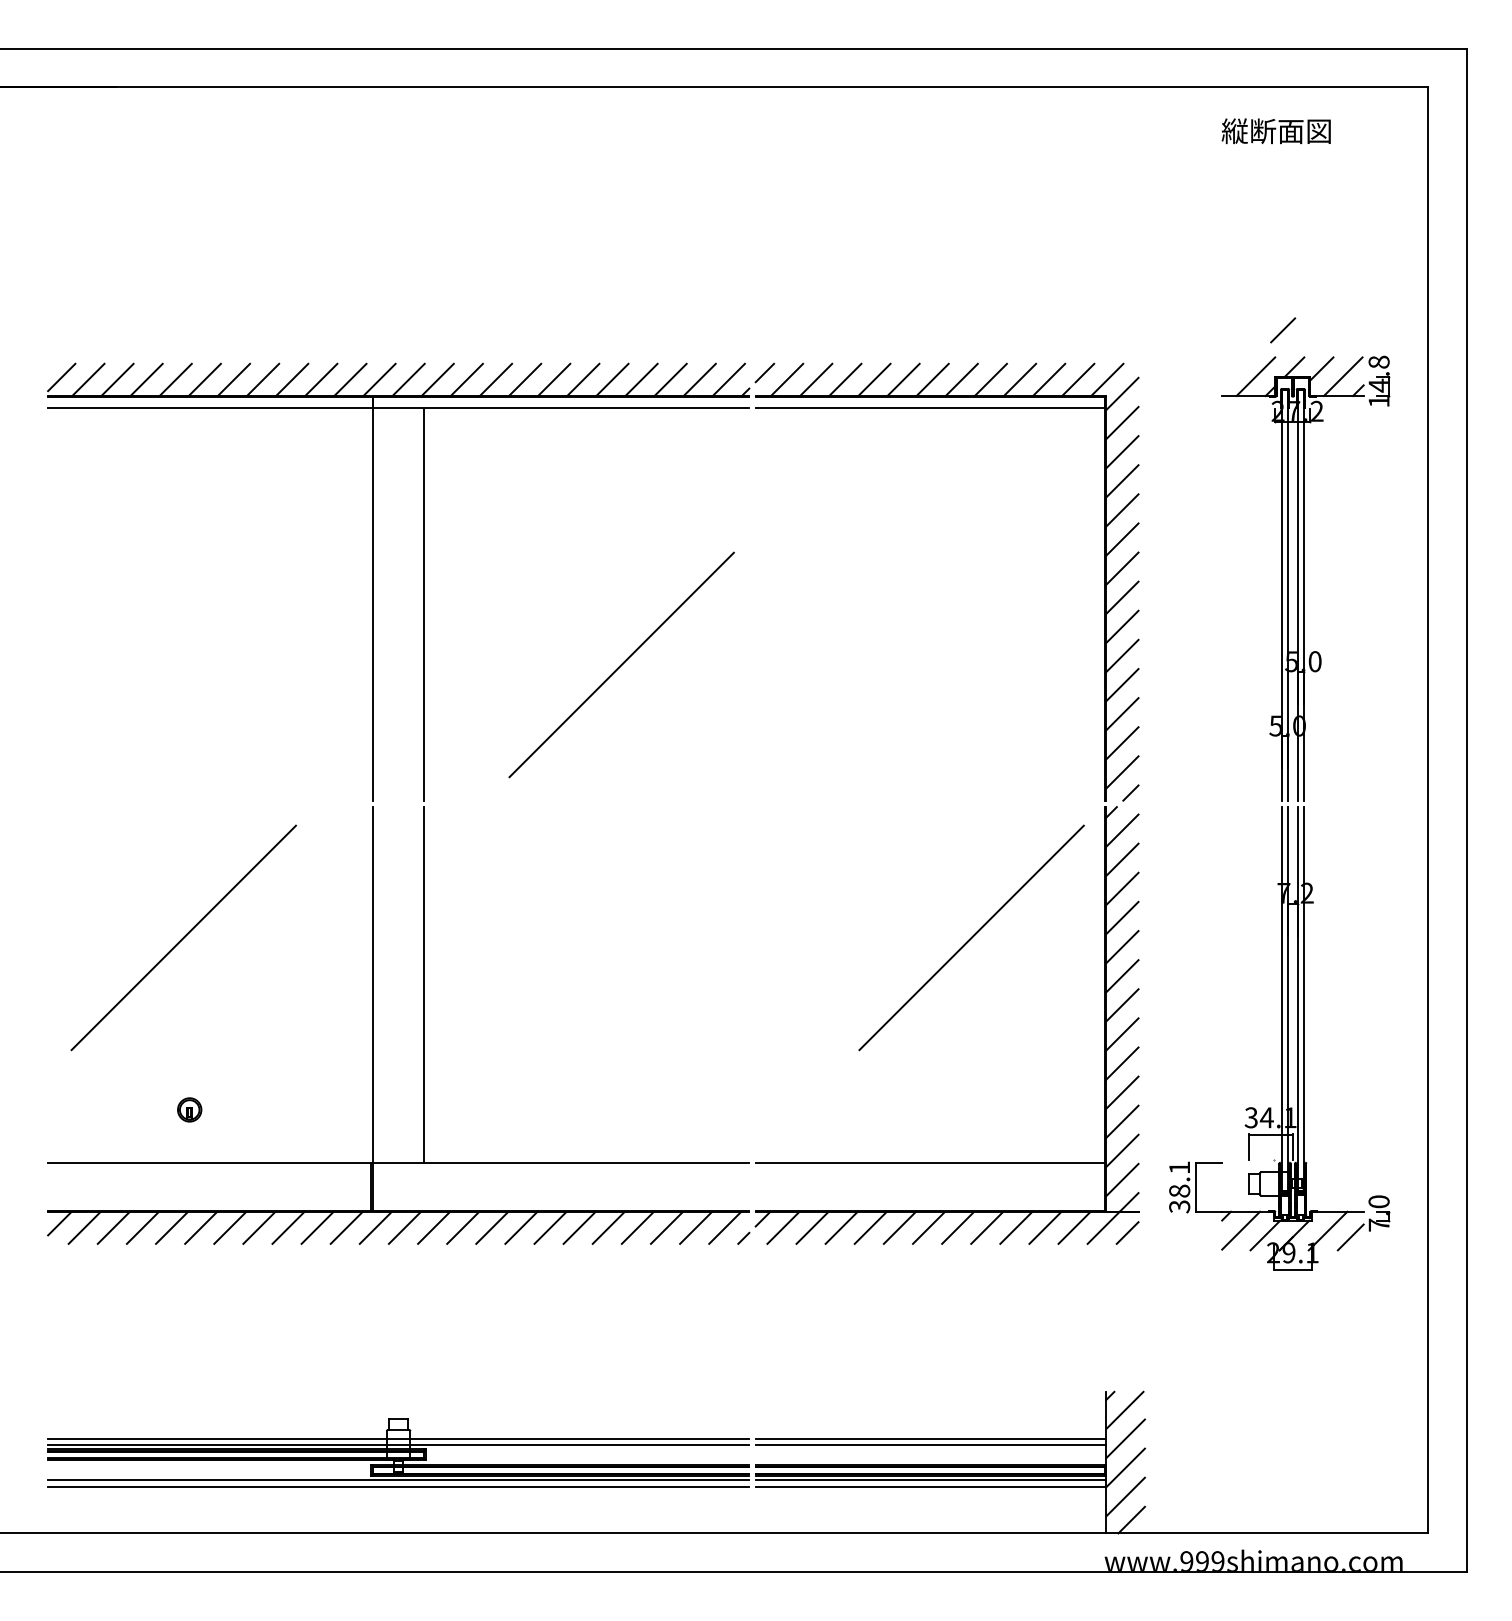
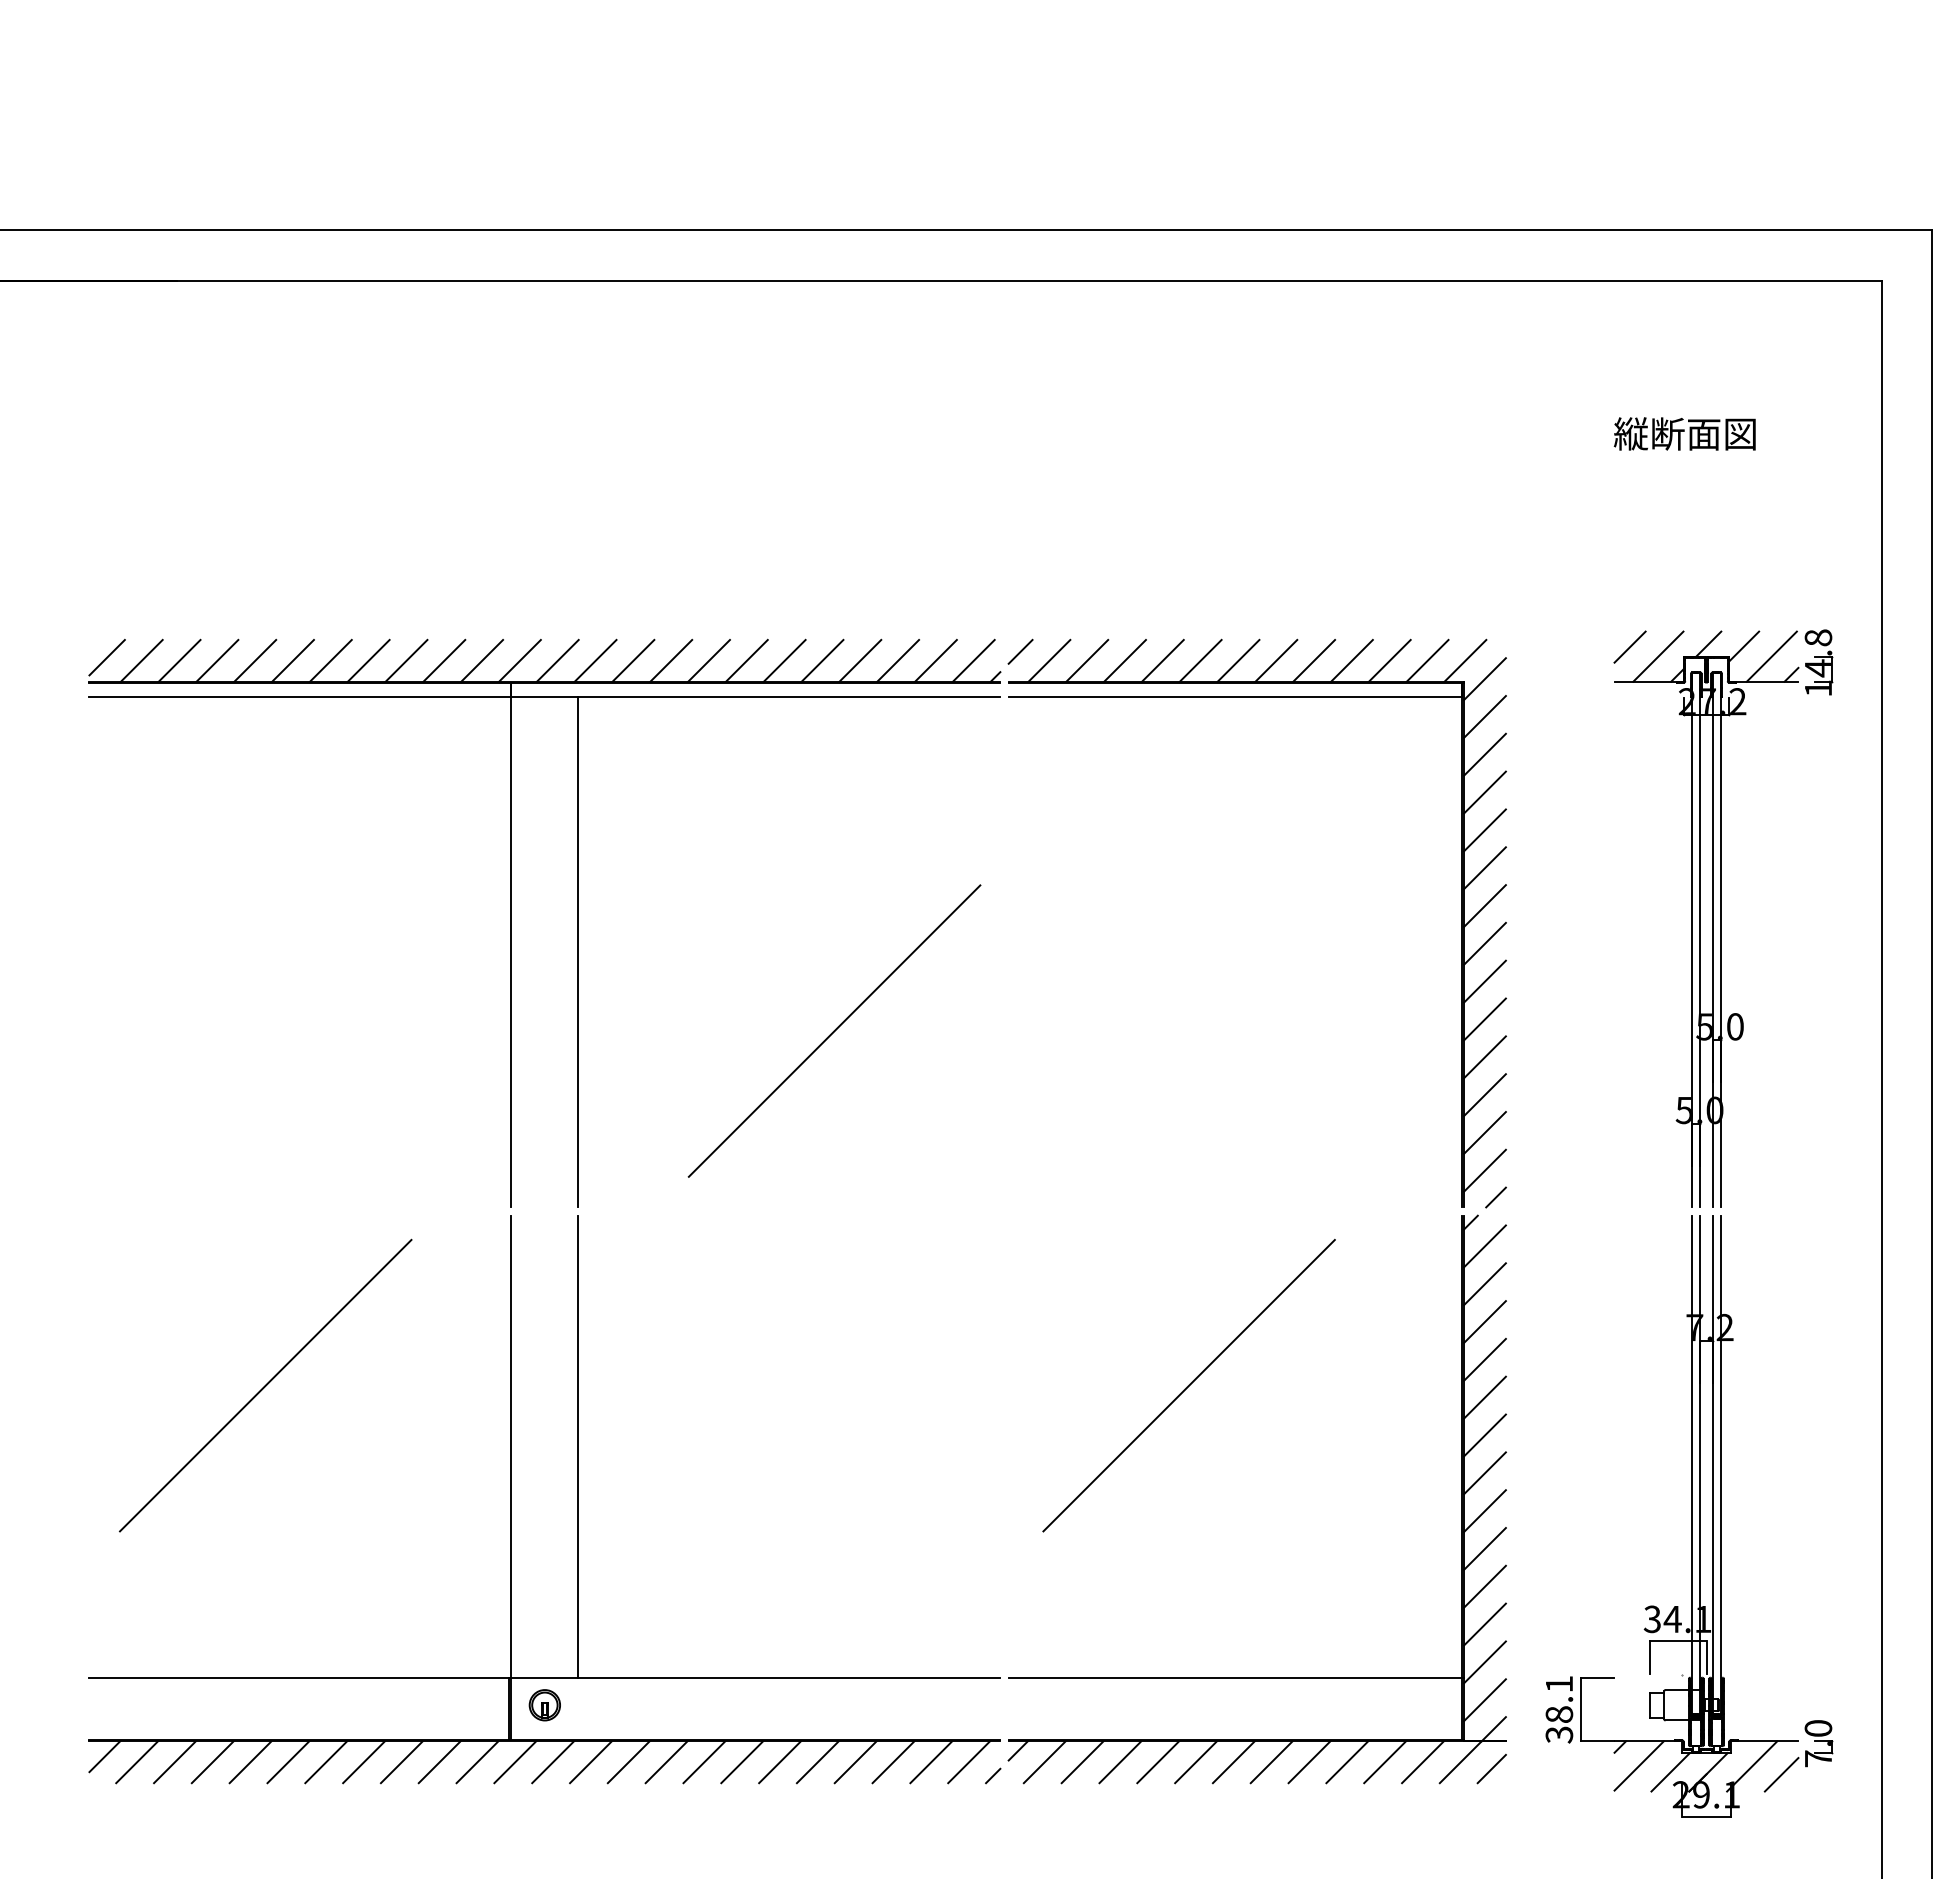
text: (1275, 131) -> (1683, 434), moved
line: (1283, 330) -> (1630, 647), moved
line: (971, 937) -> (1188, 1385), moved
part: (189, 1109) -> (544, 1704), moved

